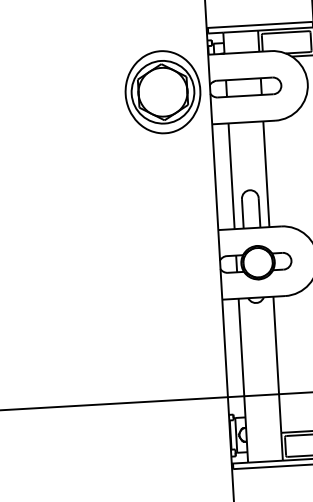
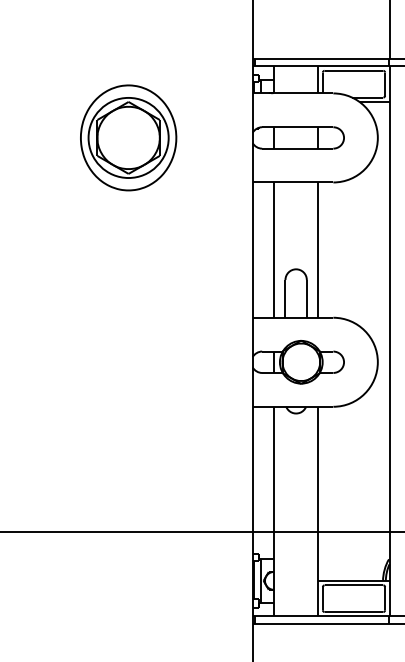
part: (162, 91) -> (128, 137), moved

